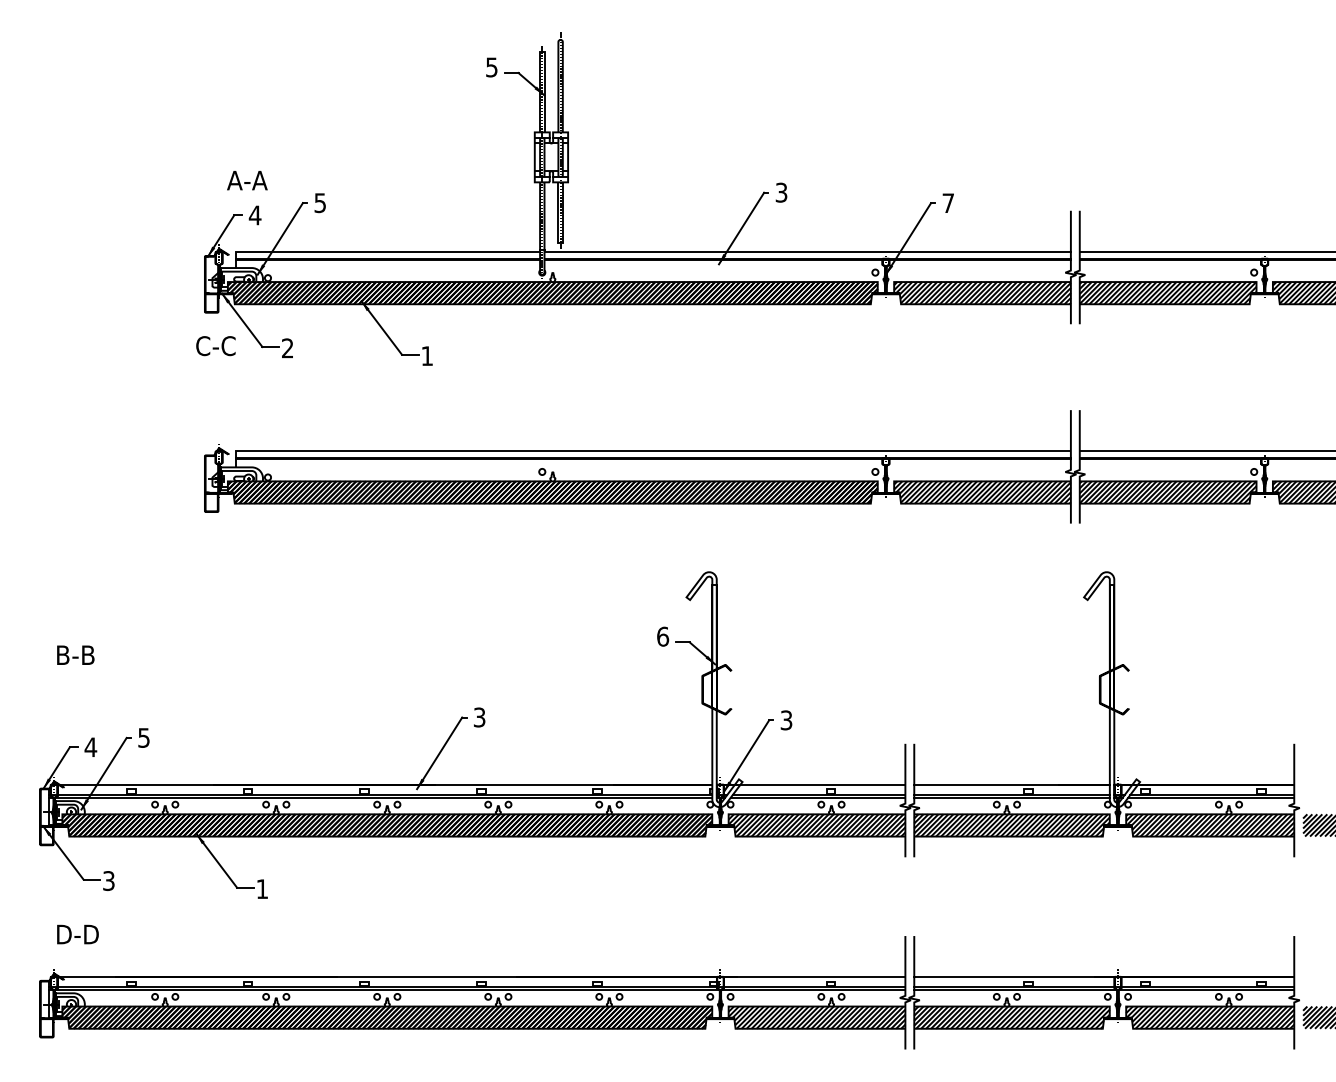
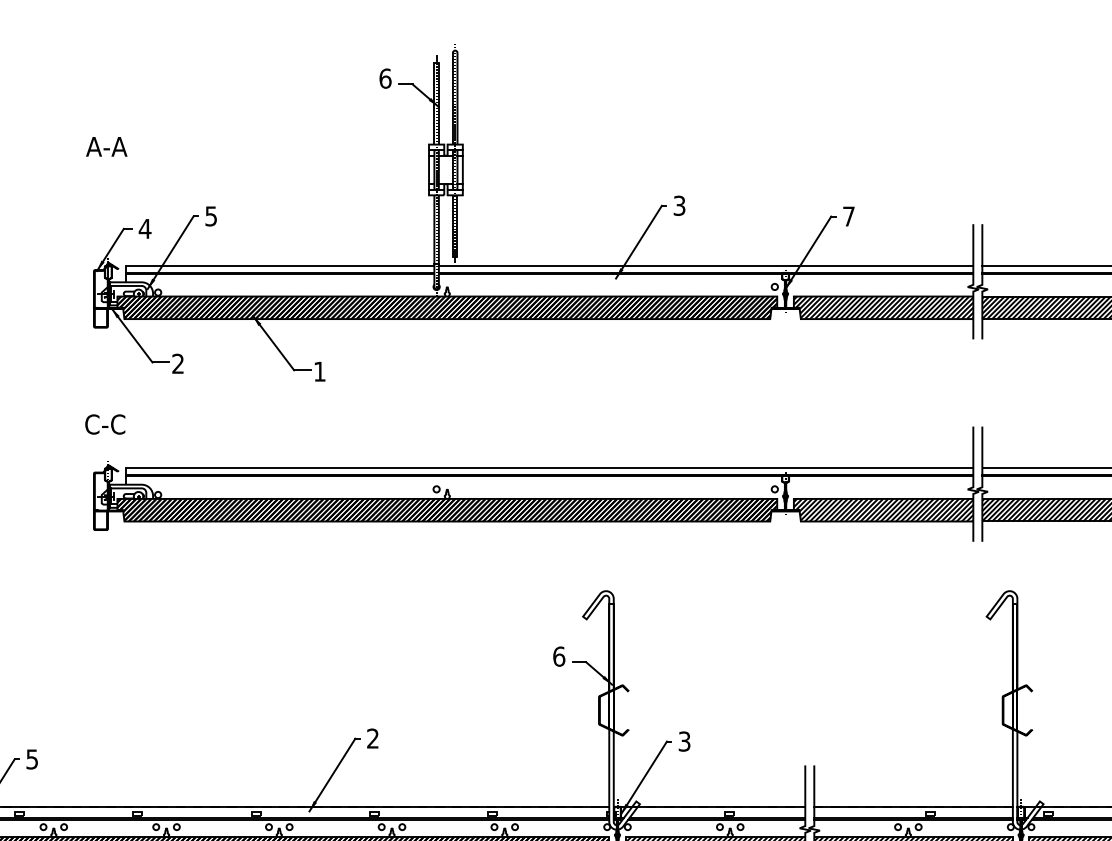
text: (491, 67) -> (385, 78), 5 -> 6
text: (247, 180) -> (106, 146), moved
text: (215, 346) -> (104, 424), moved
text: (479, 717) -> (372, 738), 3 -> 2

